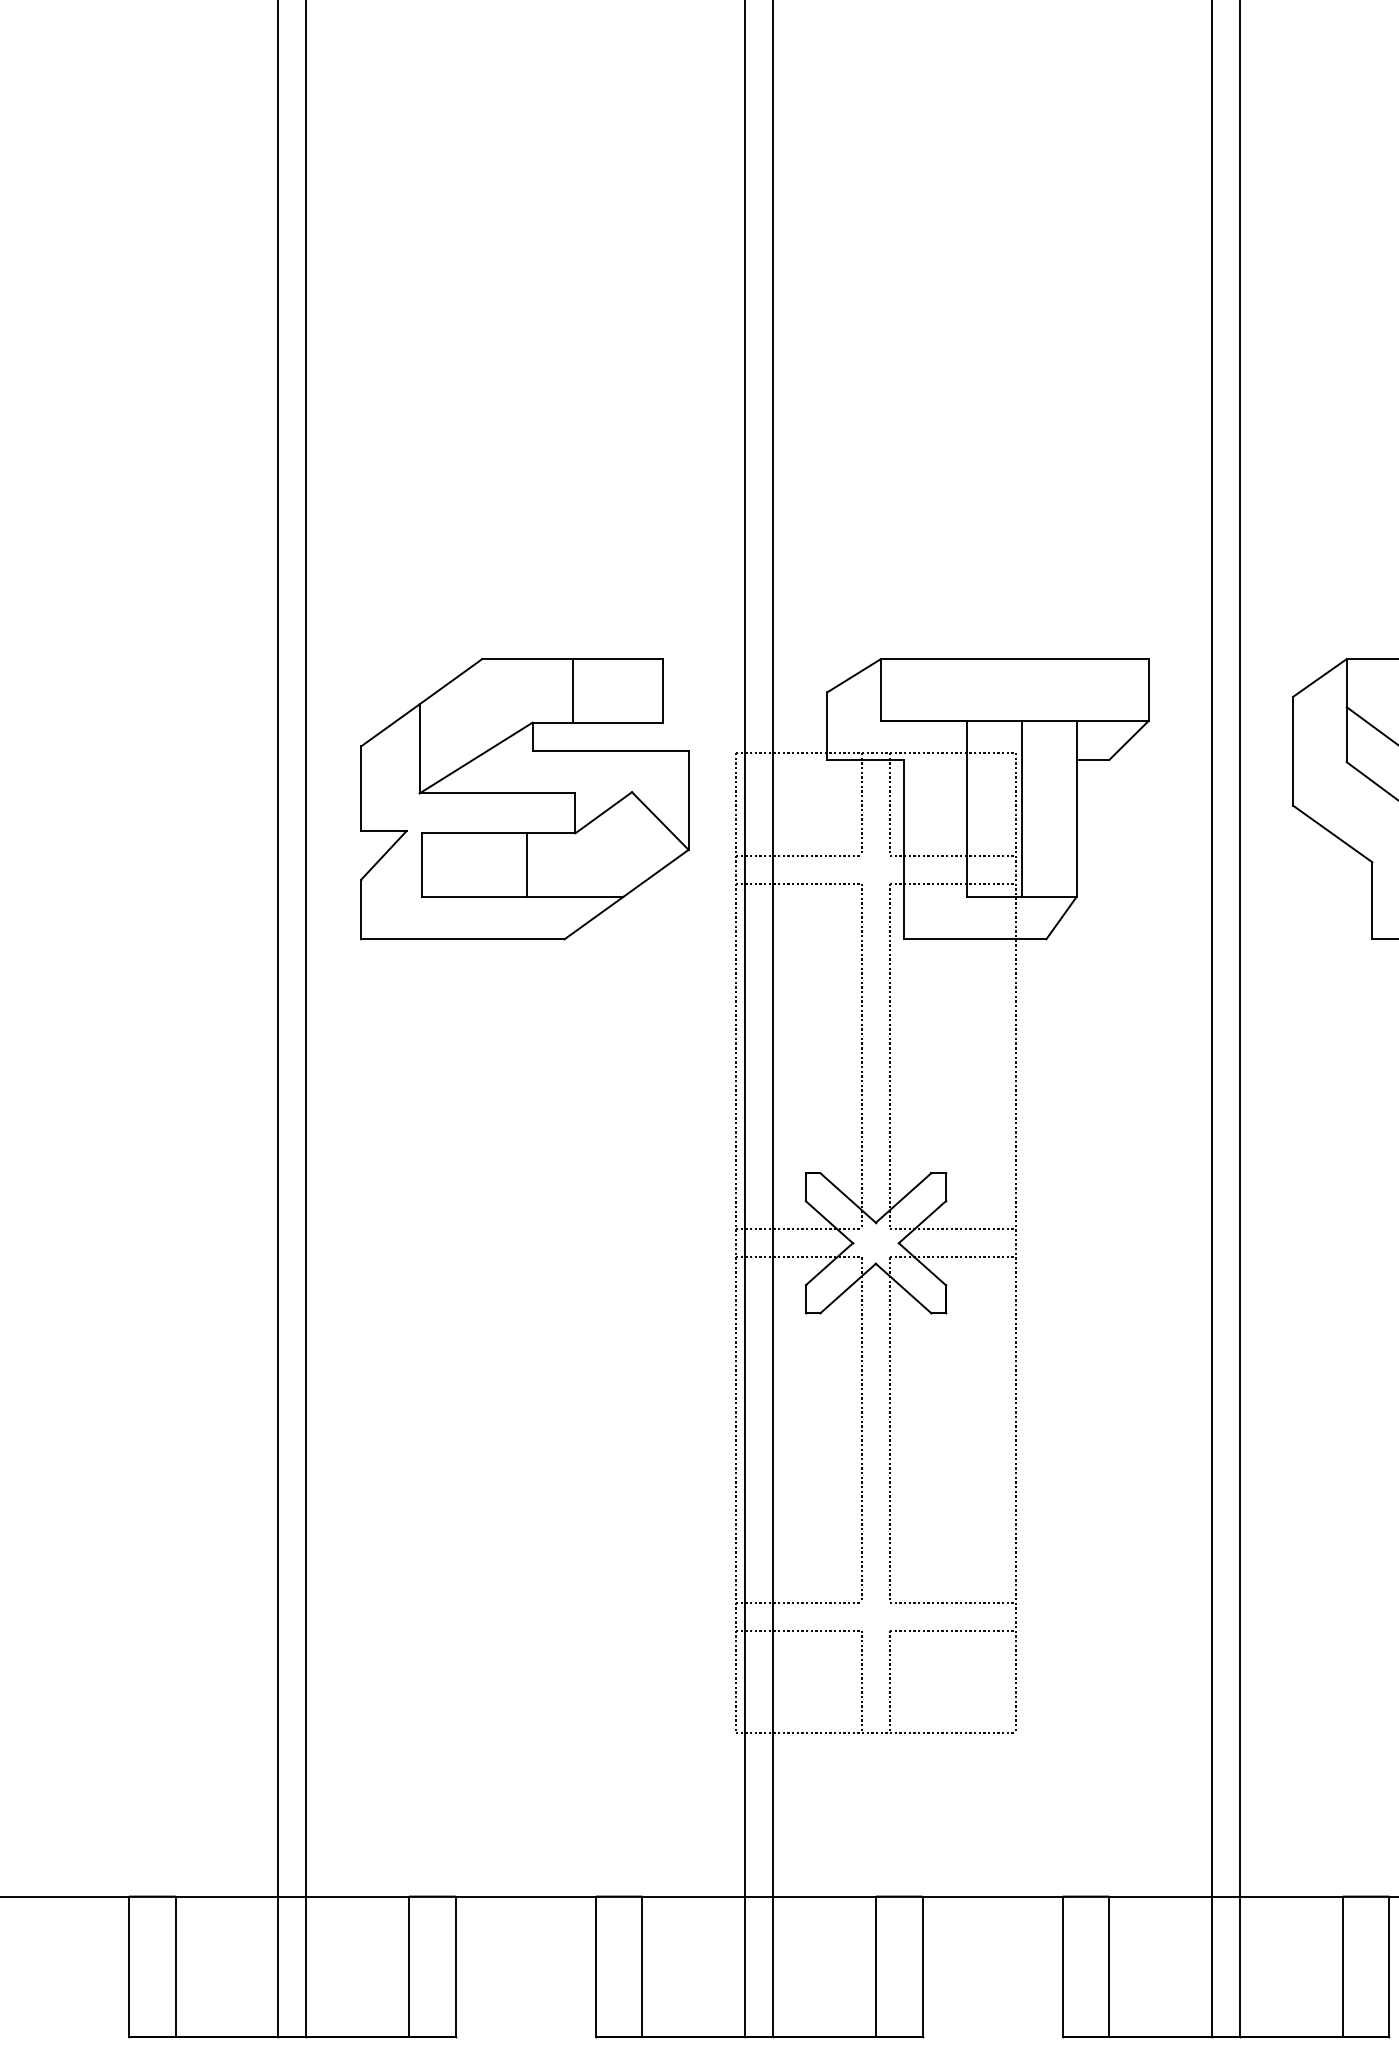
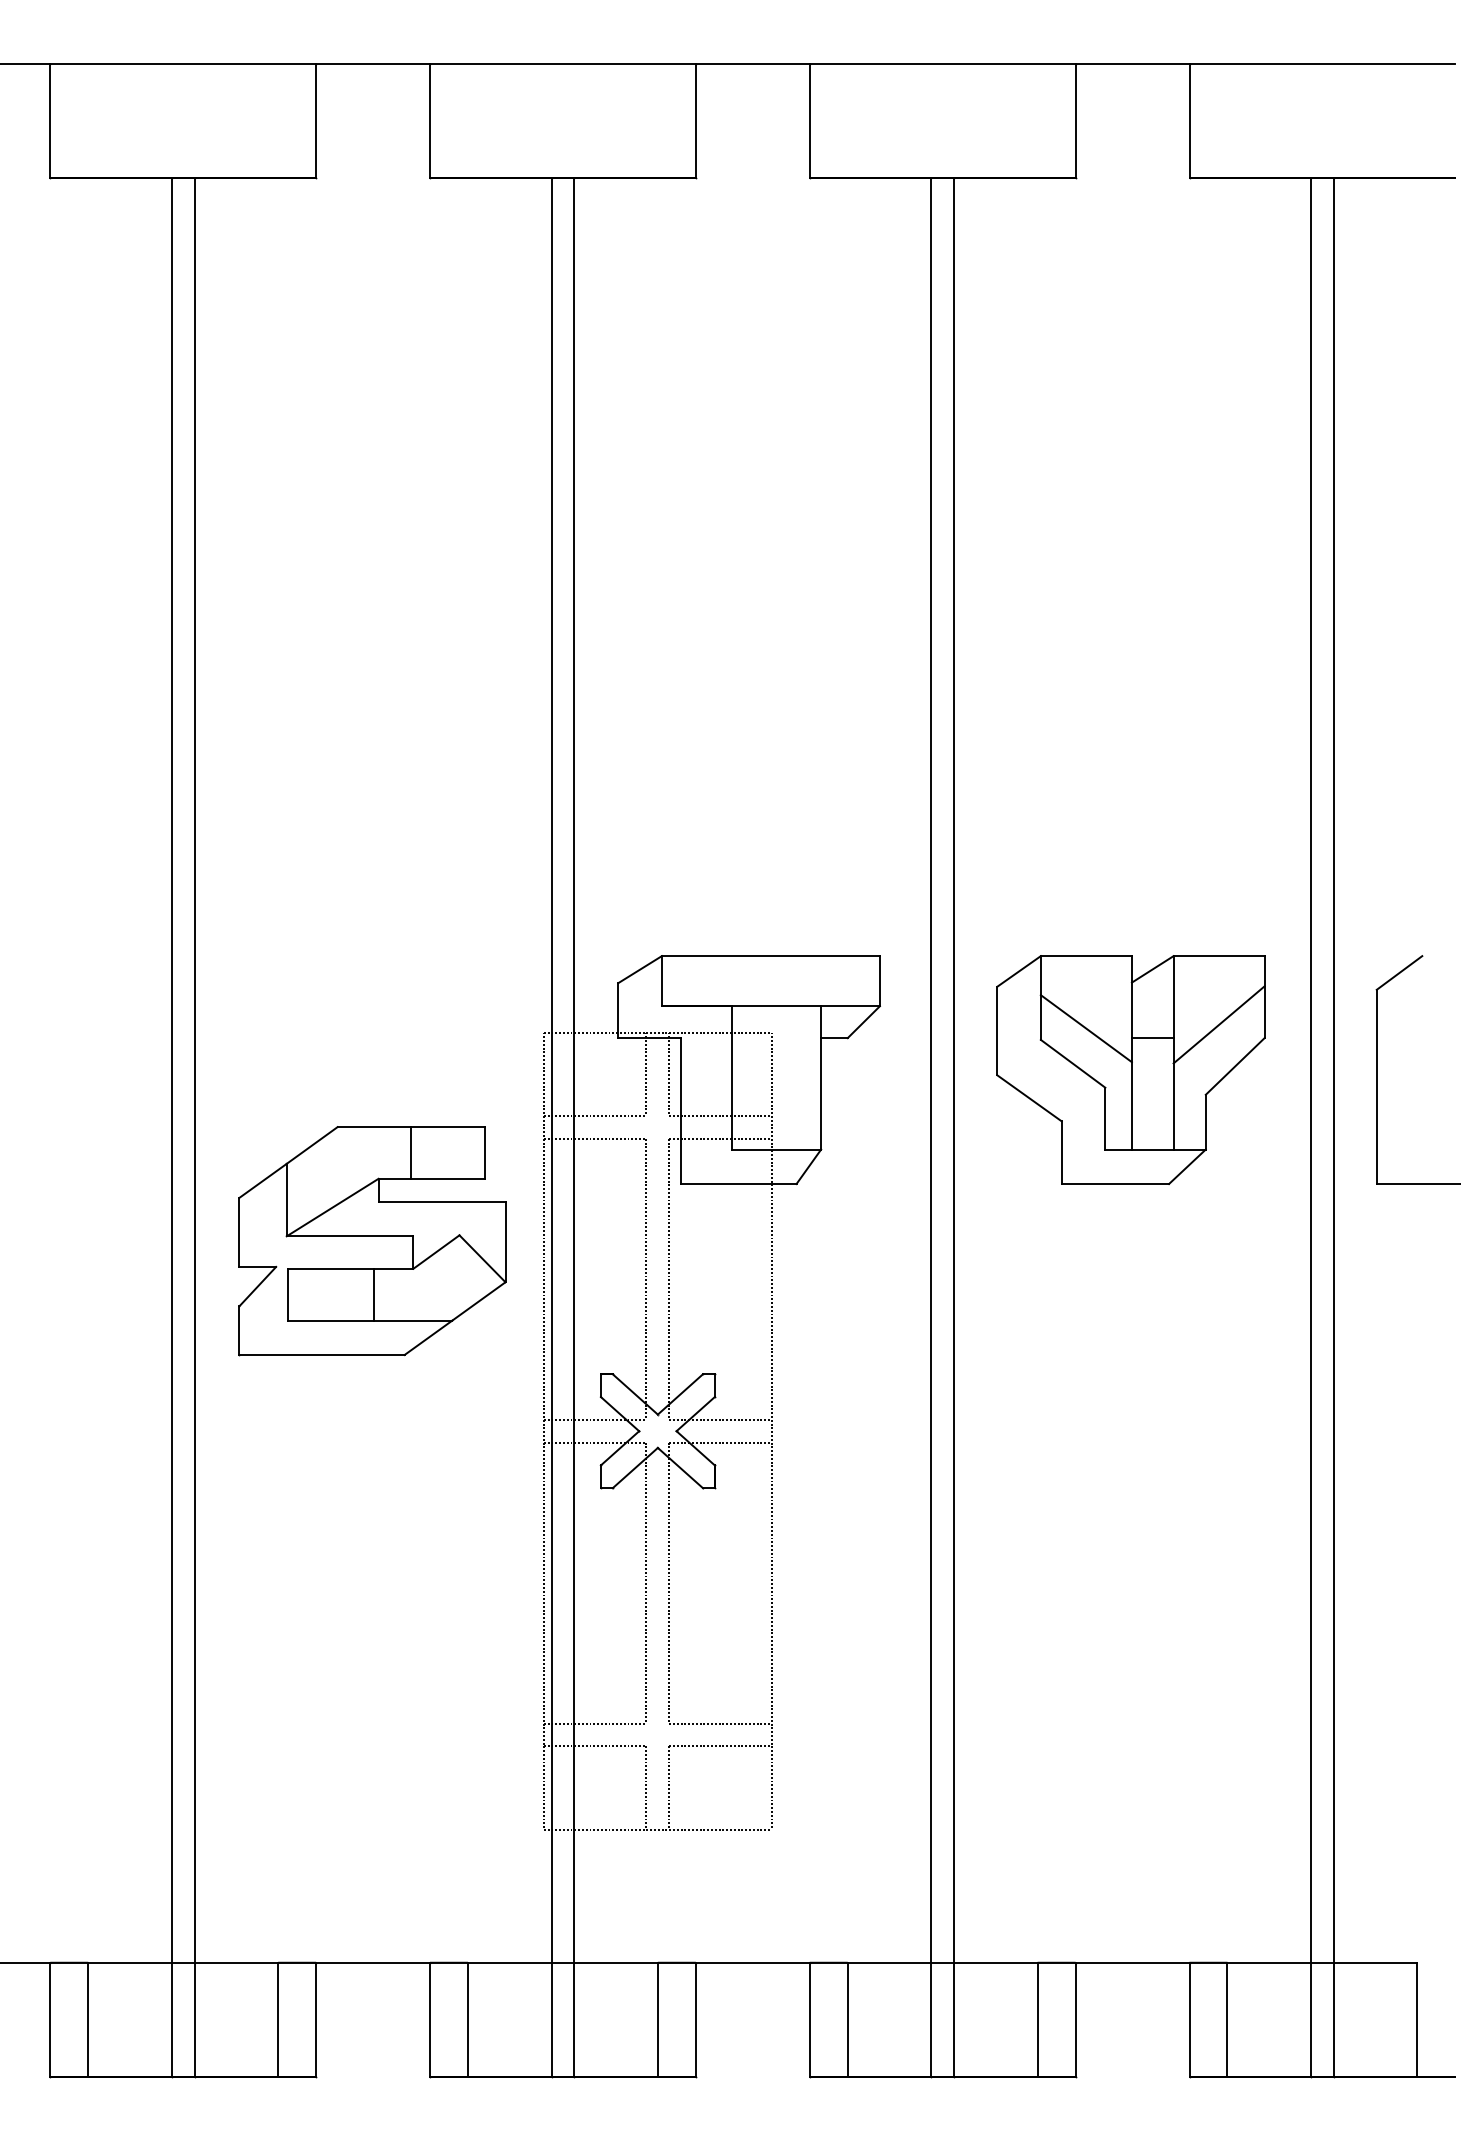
part: (525, 799) -> (372, 1241), moved
line: (1021, 808) -> (776, 1077), removed

